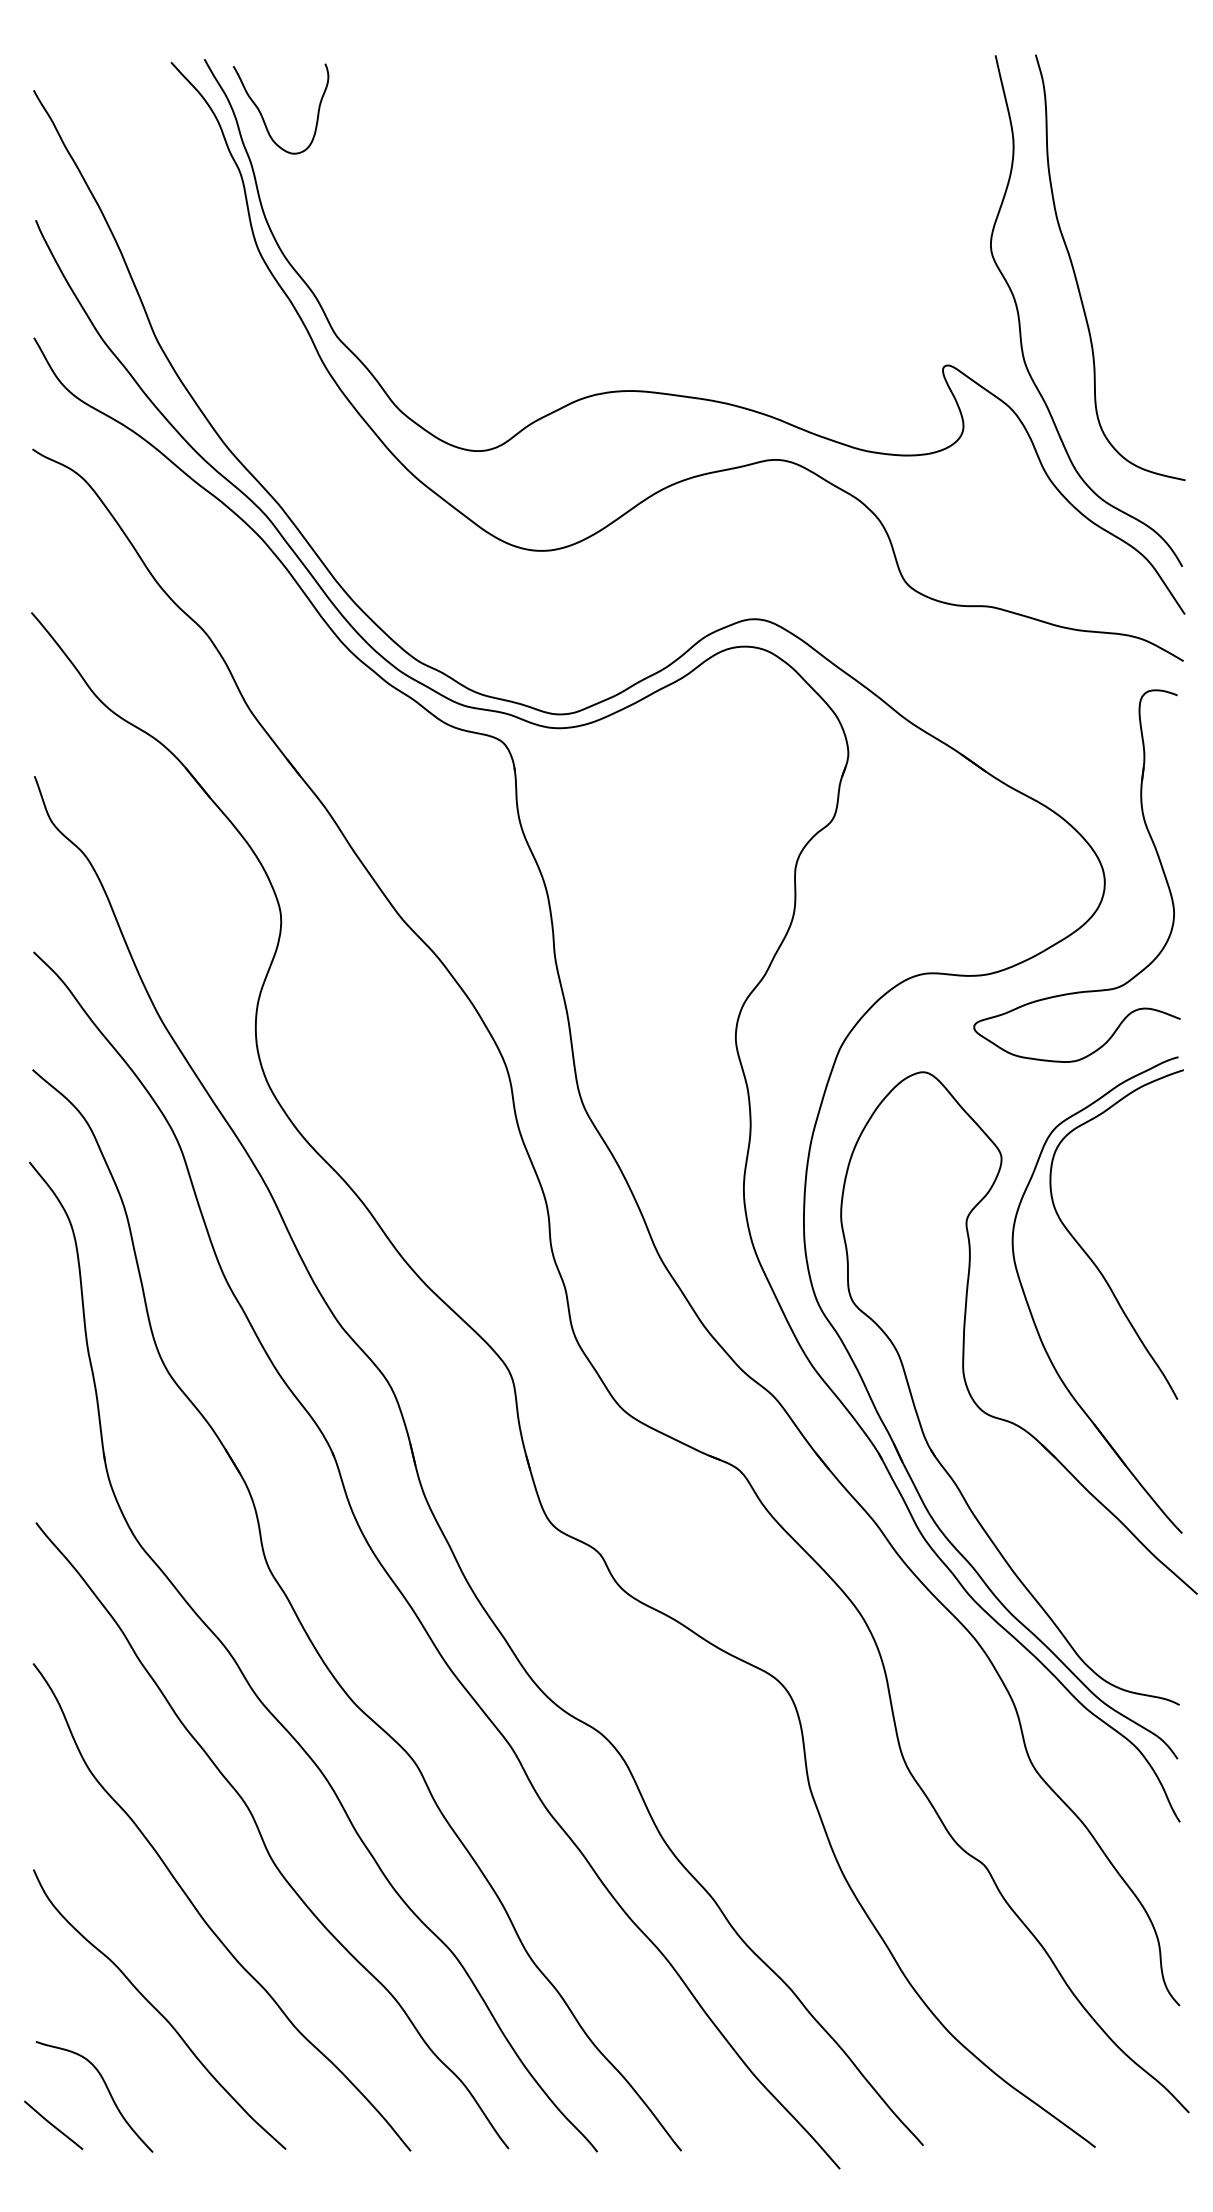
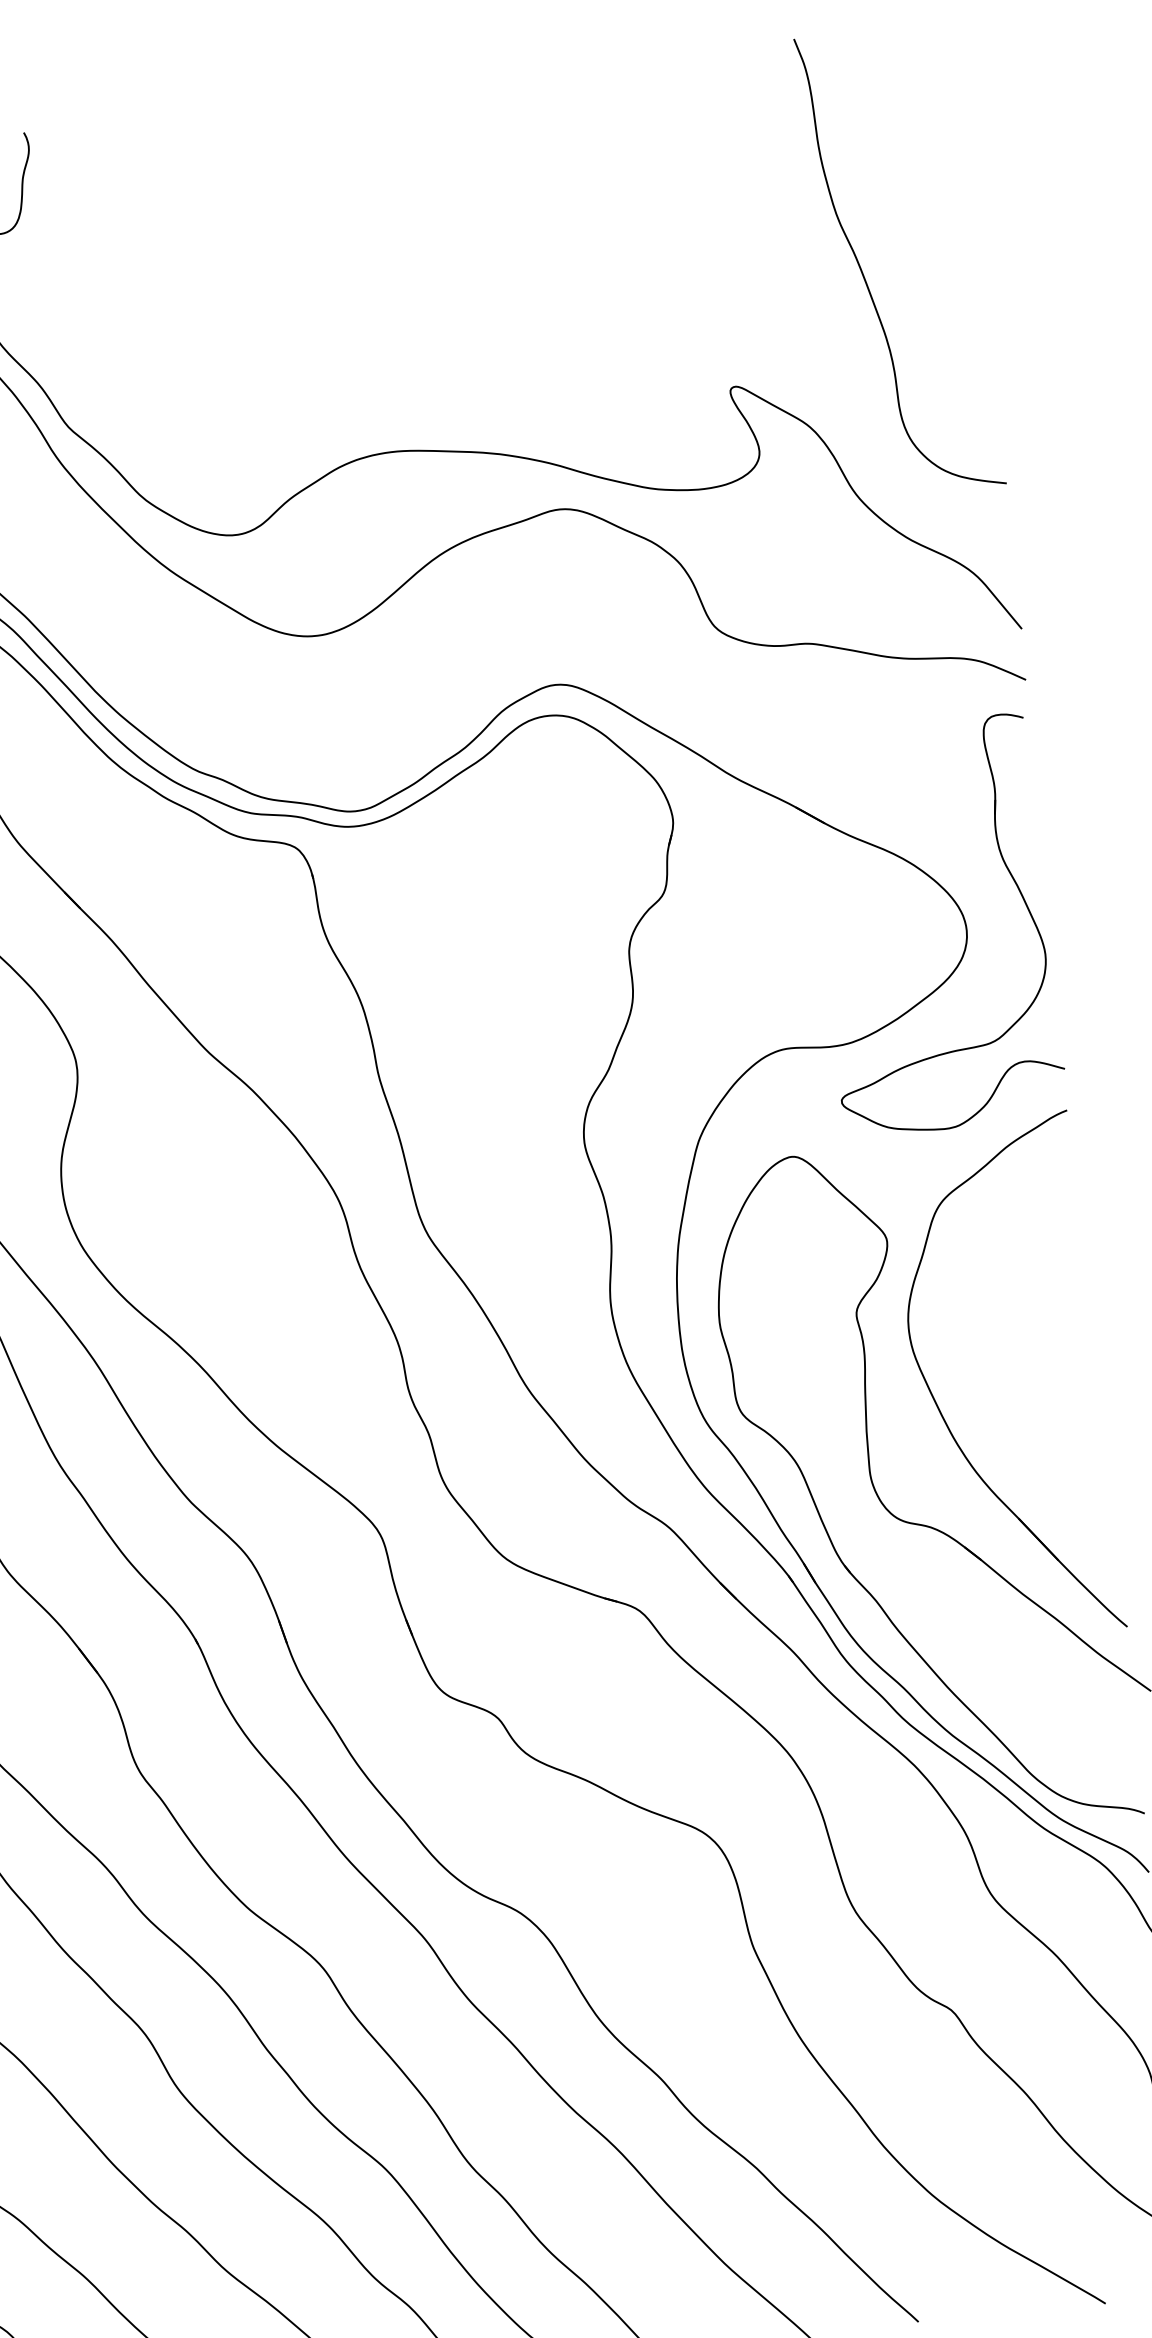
curve: (1020, 321) -> (808, 330), removed
curve: (1088, 1254) -> (992, 1335), removed

